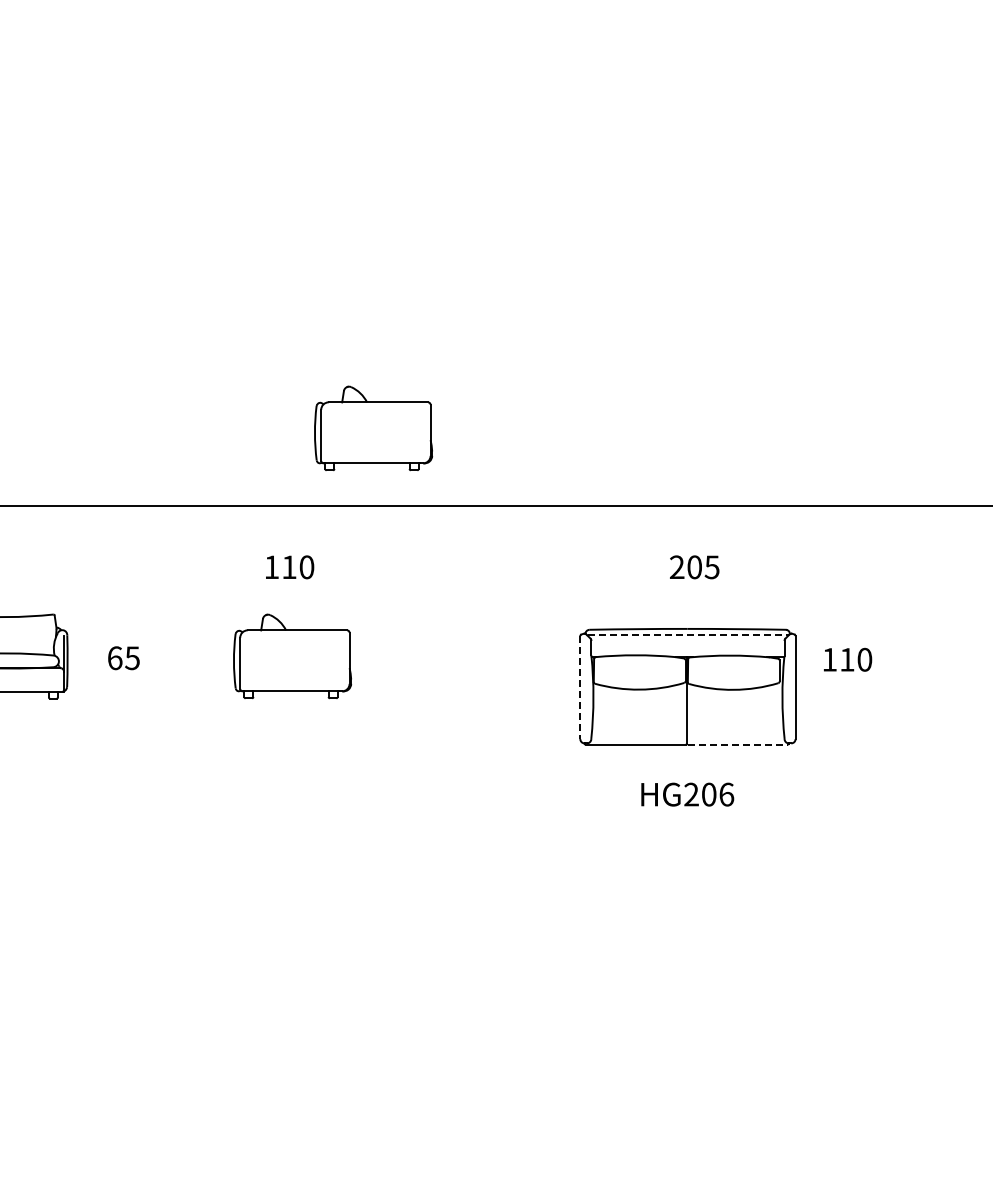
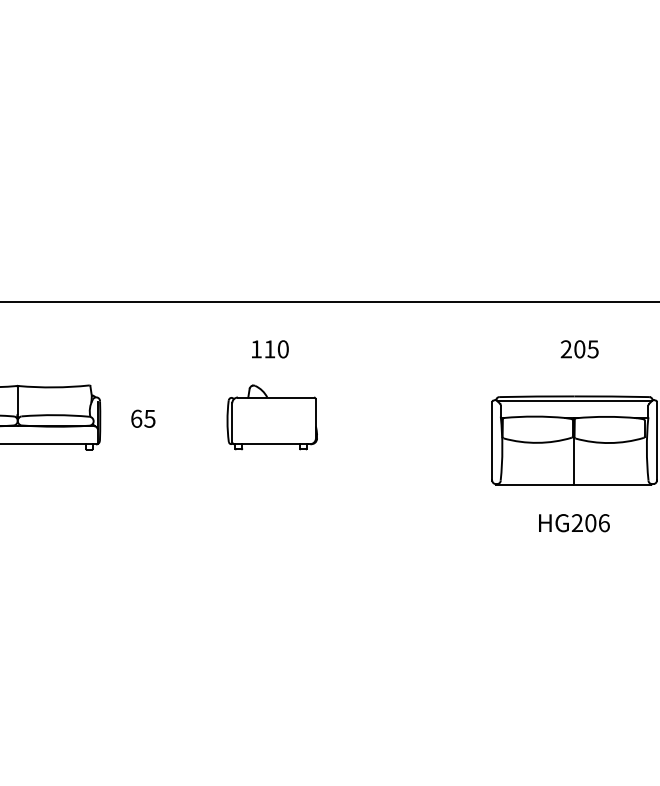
part: (373, 428) -> (334, 243), removed
line: (688, 635) -> (575, 401), dashed -> solid
line: (580, 687) -> (492, 441), dashed -> solid
line: (738, 744) -> (613, 484), dashed -> solid

